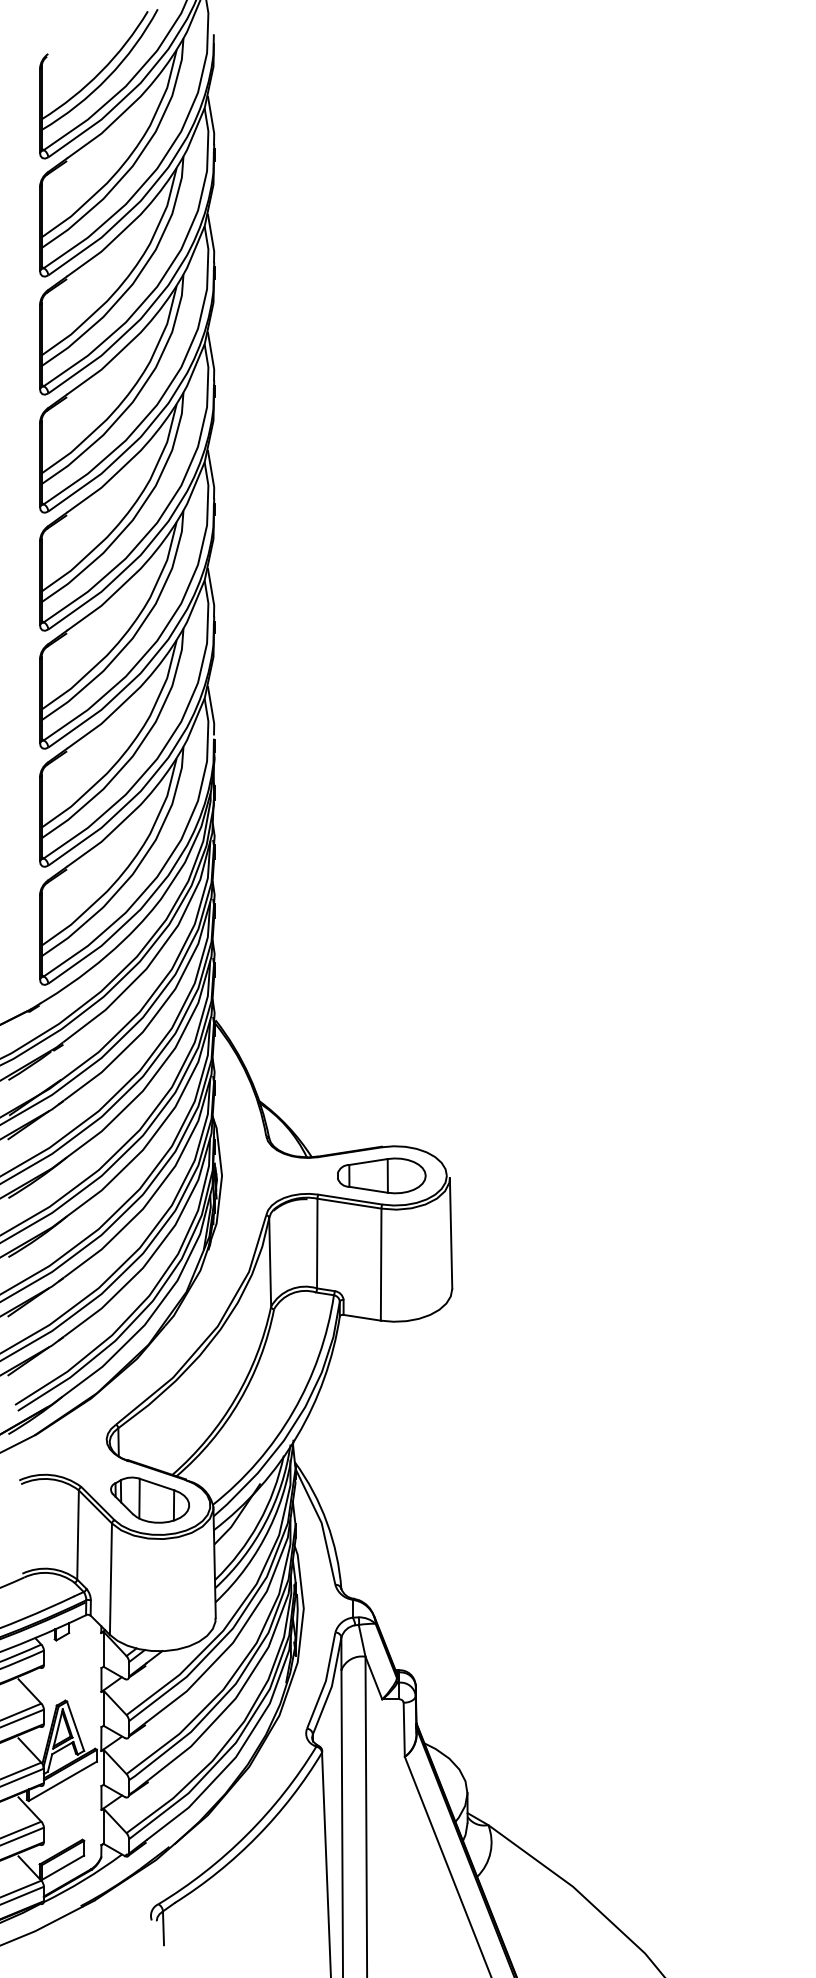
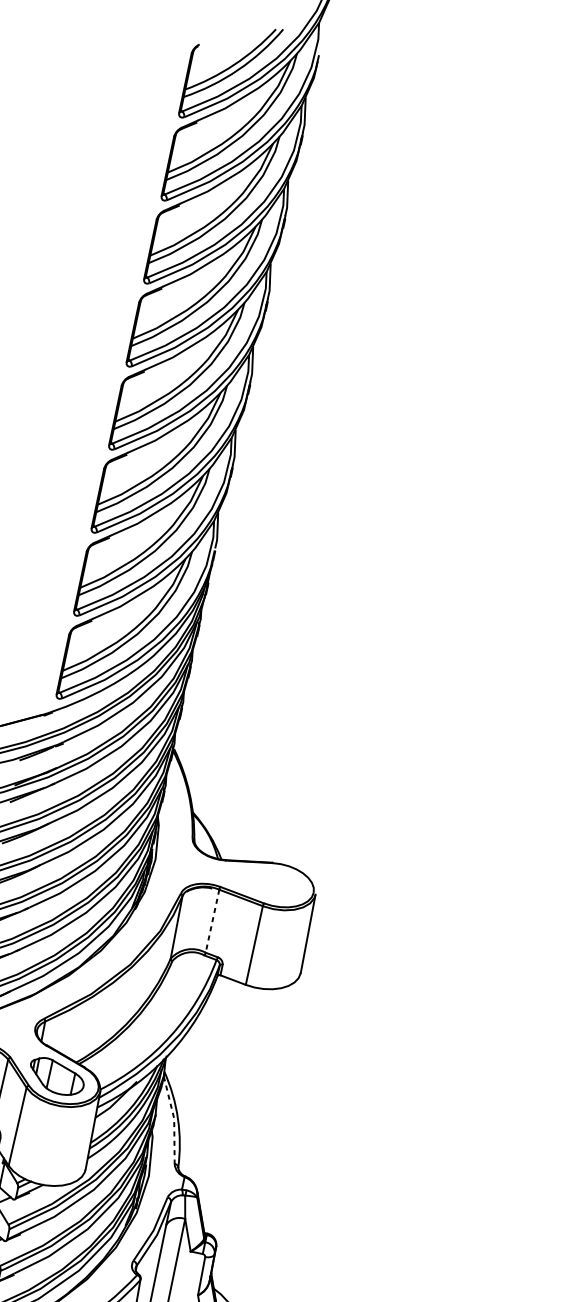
part: (381, 1175) -> (267, 882), removed
line: (317, 1243) -> (212, 921), solid -> dashed
line: (321, 1524) -> (173, 1119), solid -> dashed

